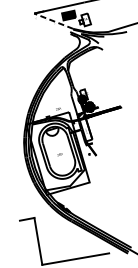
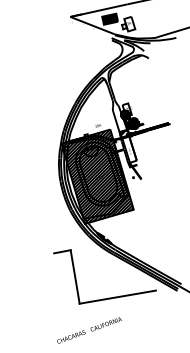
line: (53, 21) -> (92, 25), dashed -> solid
hatch: (57, 153) -> (97, 176), added

